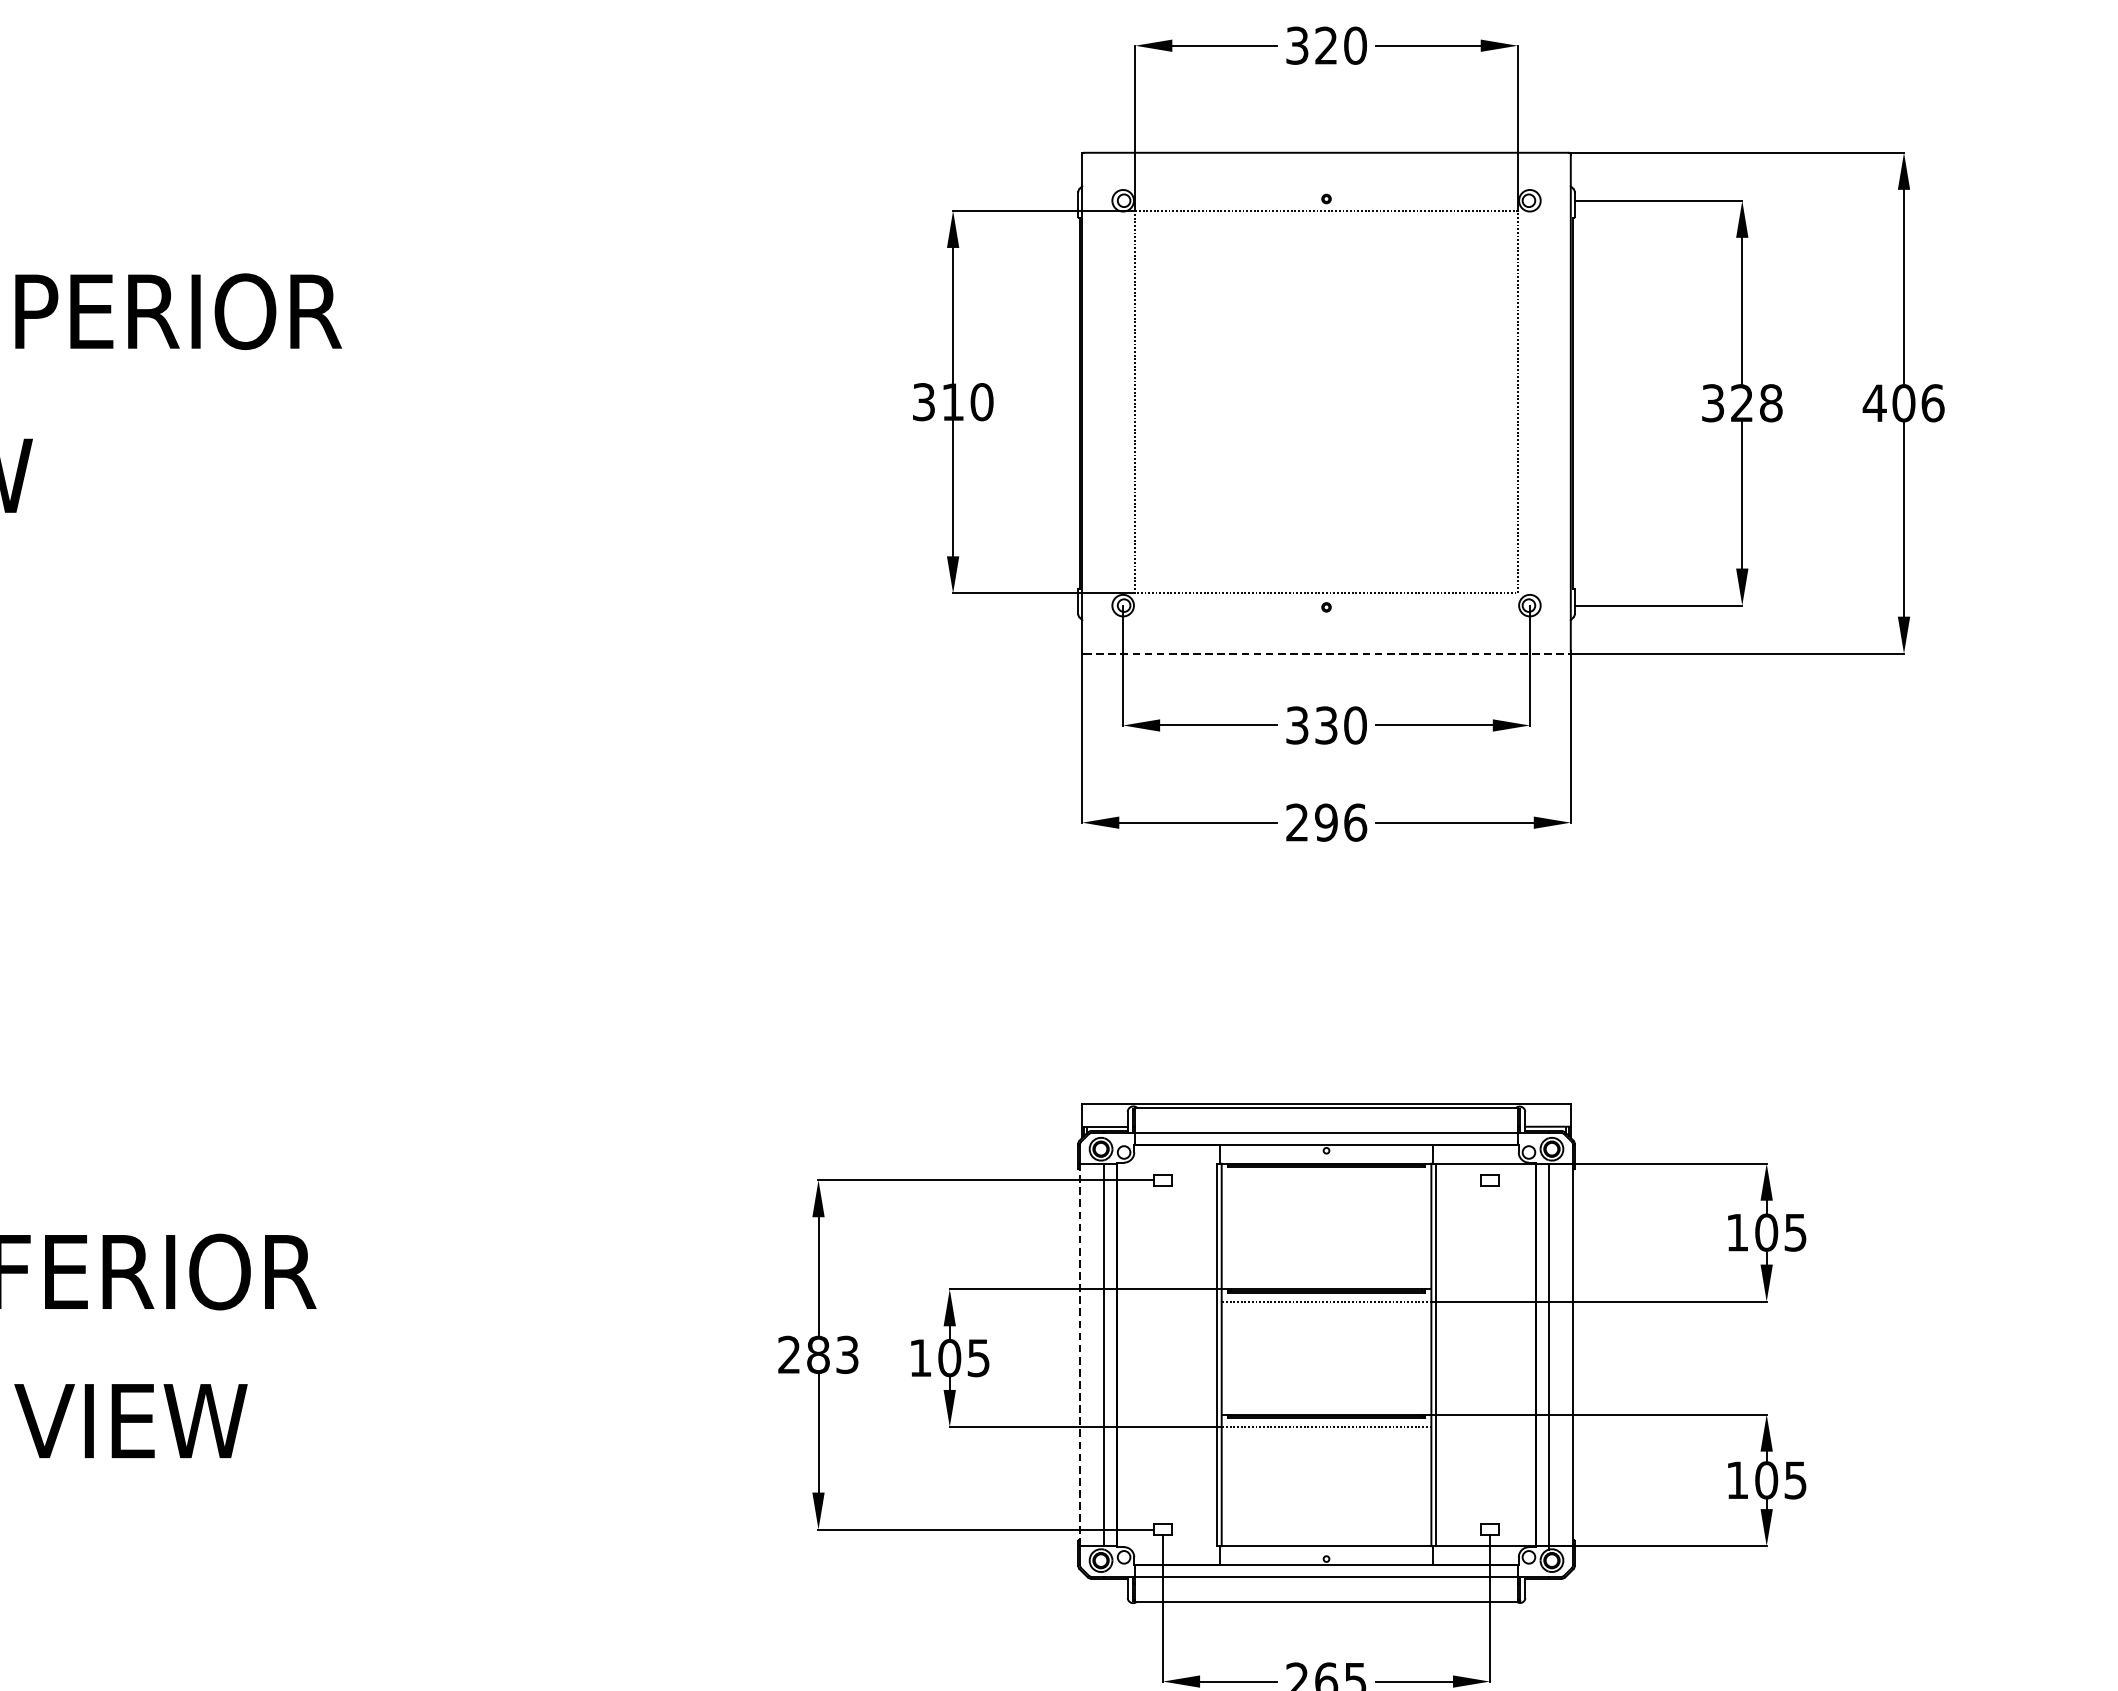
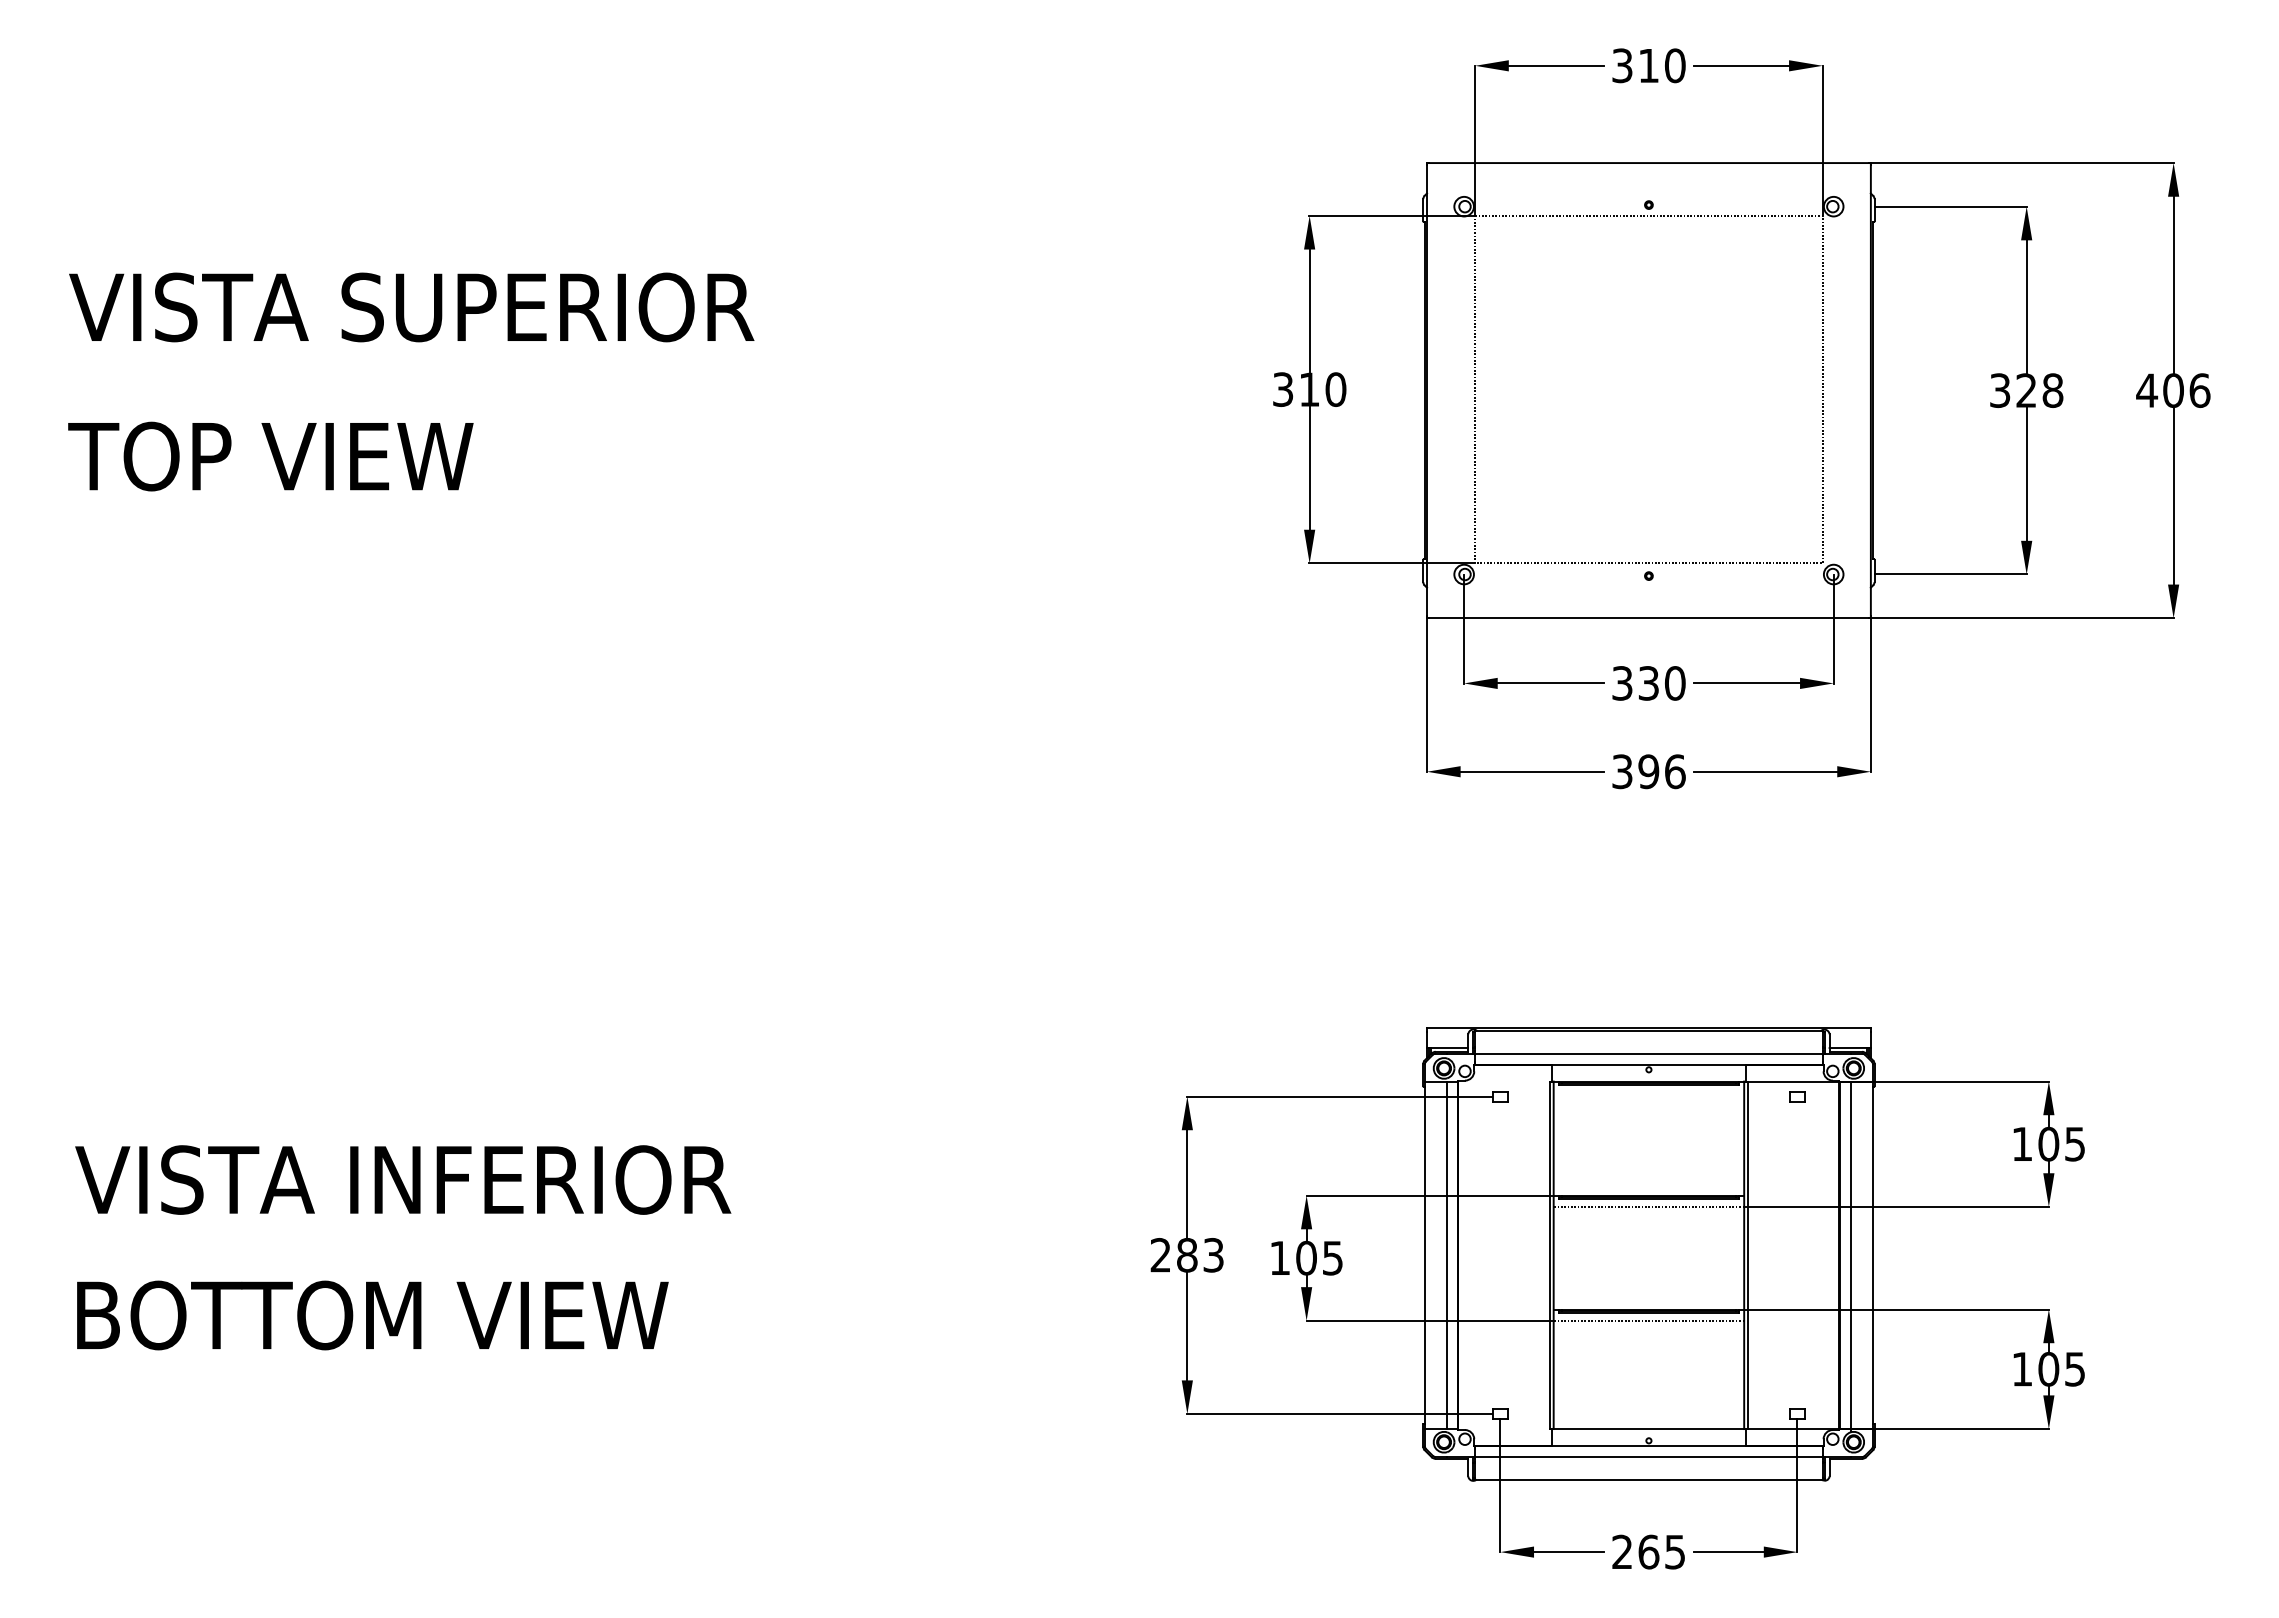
text: (1326, 45) -> (1648, 65), 320 -> 310
line: (1327, 654) -> (1649, 618), dashed -> solid
text: (1297, 822) -> (1622, 771), 296 -> 396
line: (1079, 1355) -> (1424, 1255), dashed -> solid

